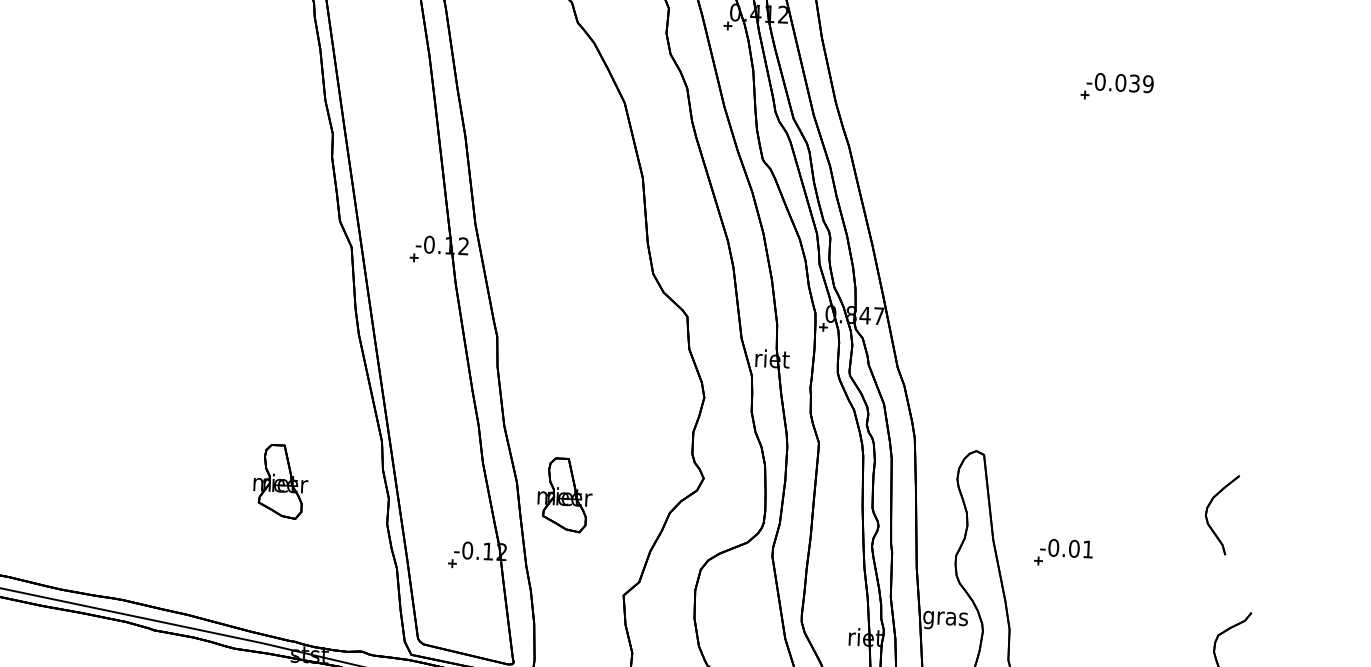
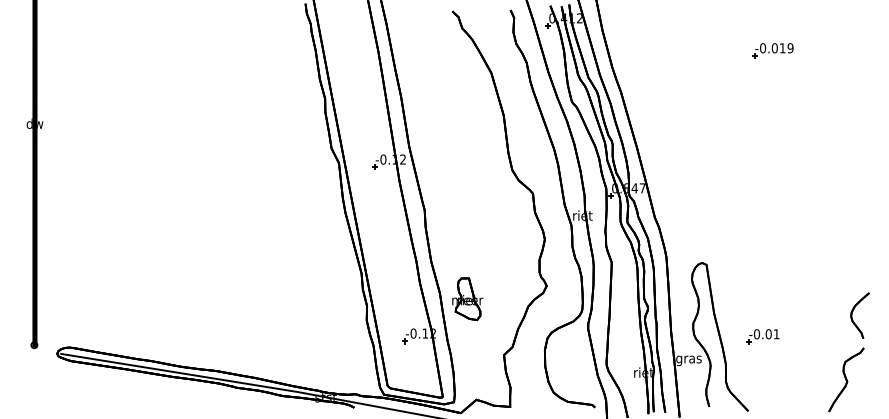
text: (1134, 83) -> (782, 48), -0.039 -> -0.019
part: (280, 482) -> (304, 299), removed
part: (1208, 513) -> (852, 315), moved
part: (1063, 552) -> (762, 336), moved

